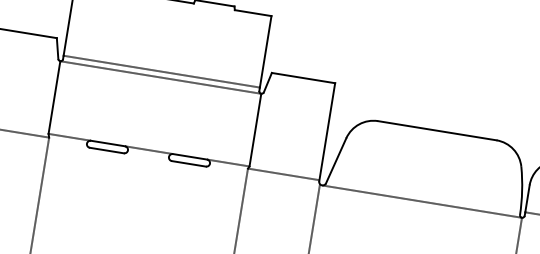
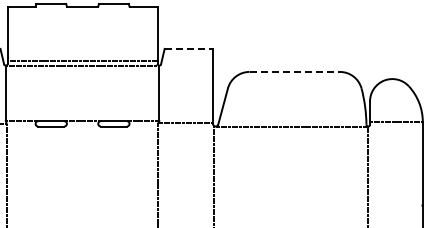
line: (304, 77) -> (189, 48), solid -> dashed
line: (438, 130) -> (295, 71), solid -> dashed

